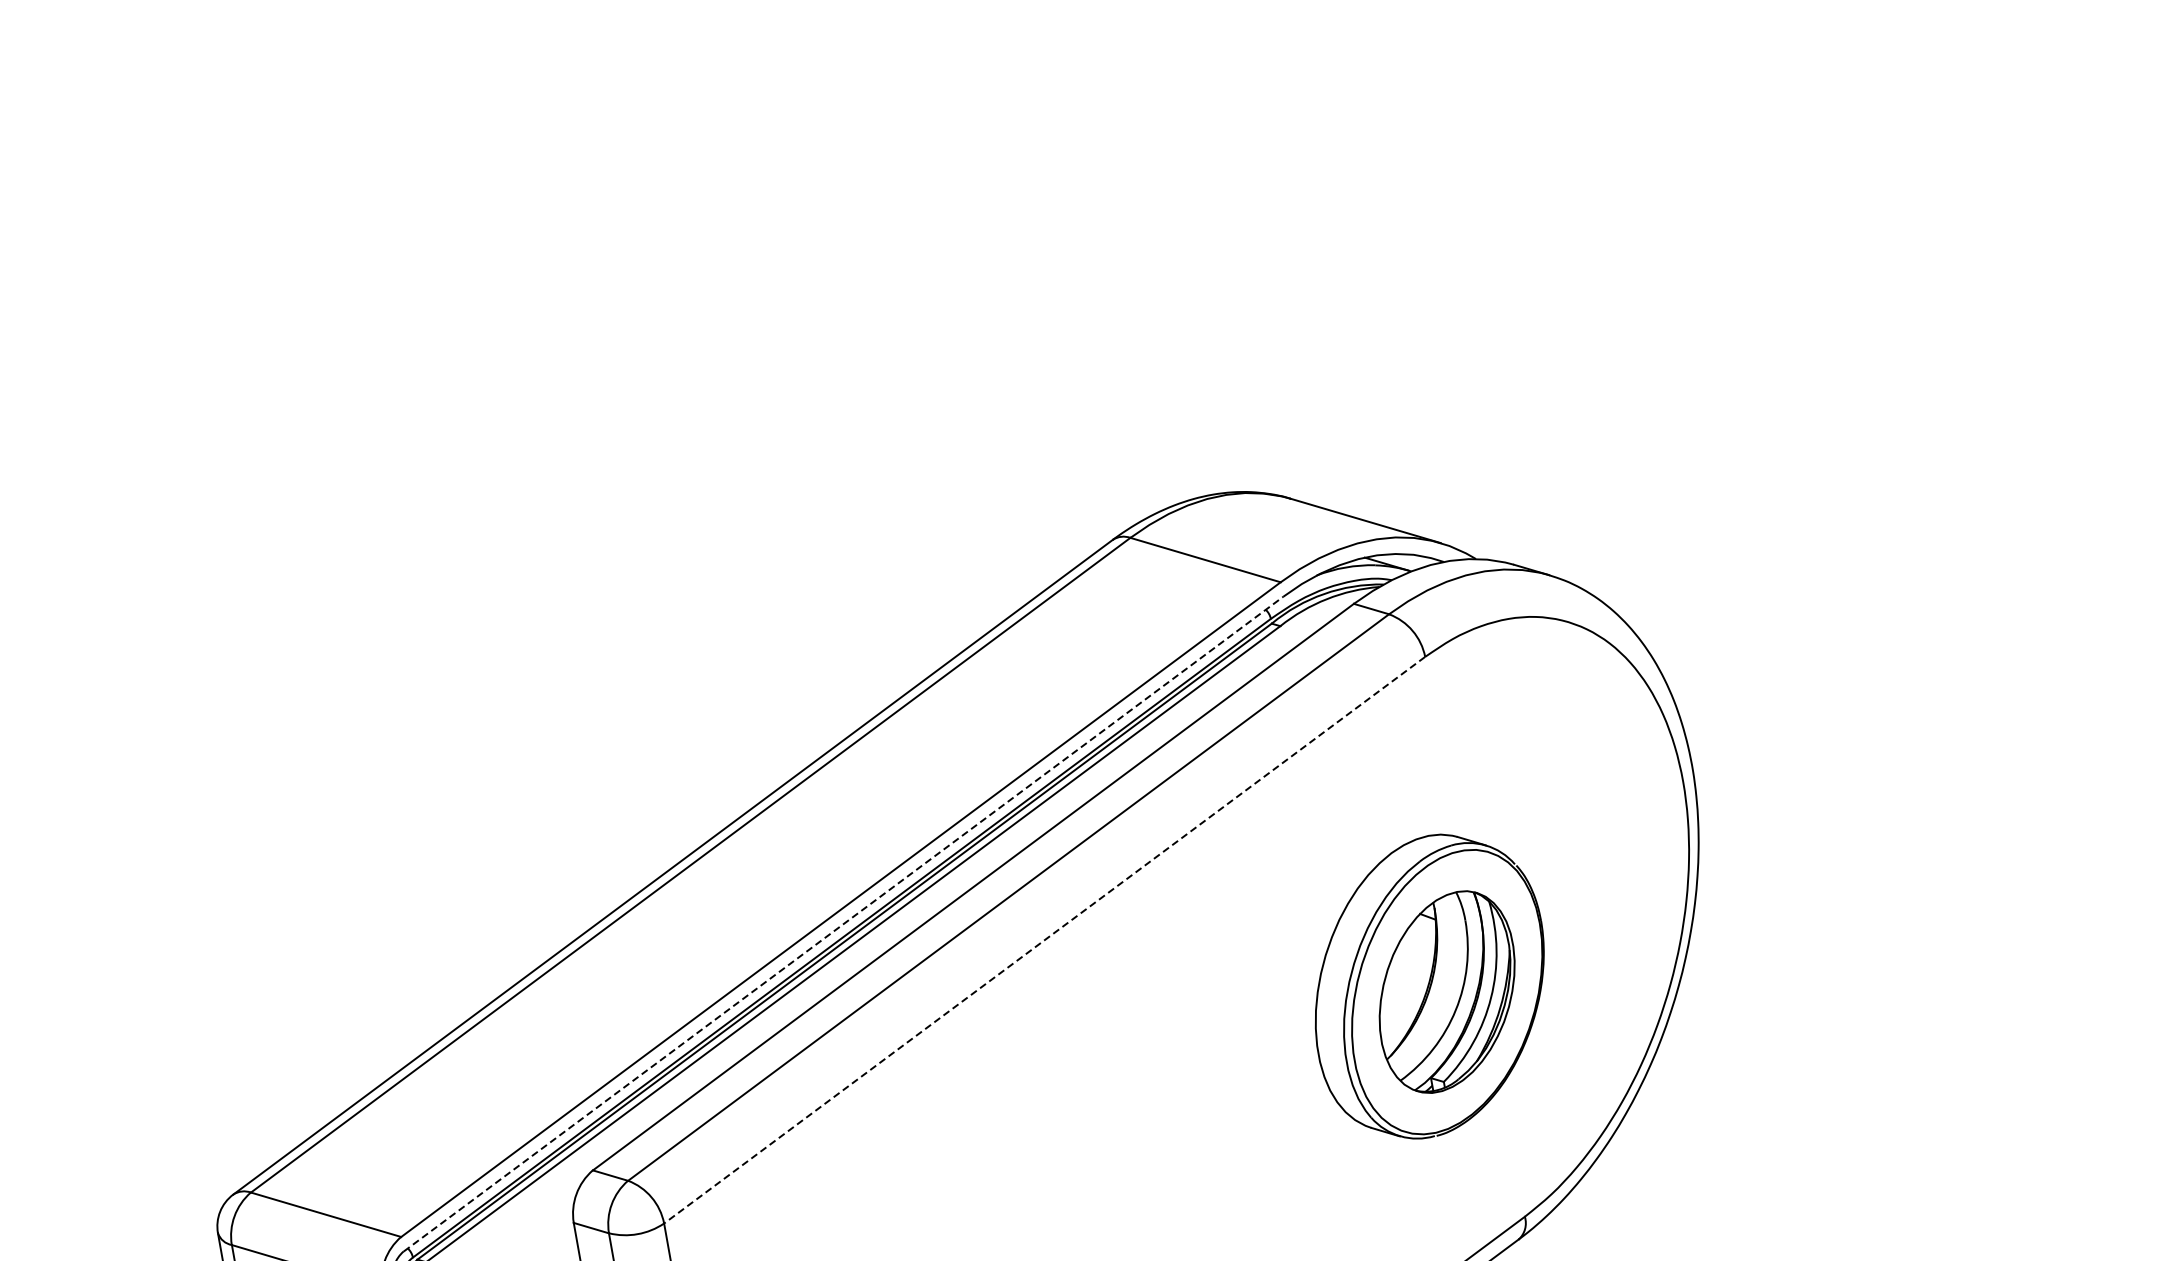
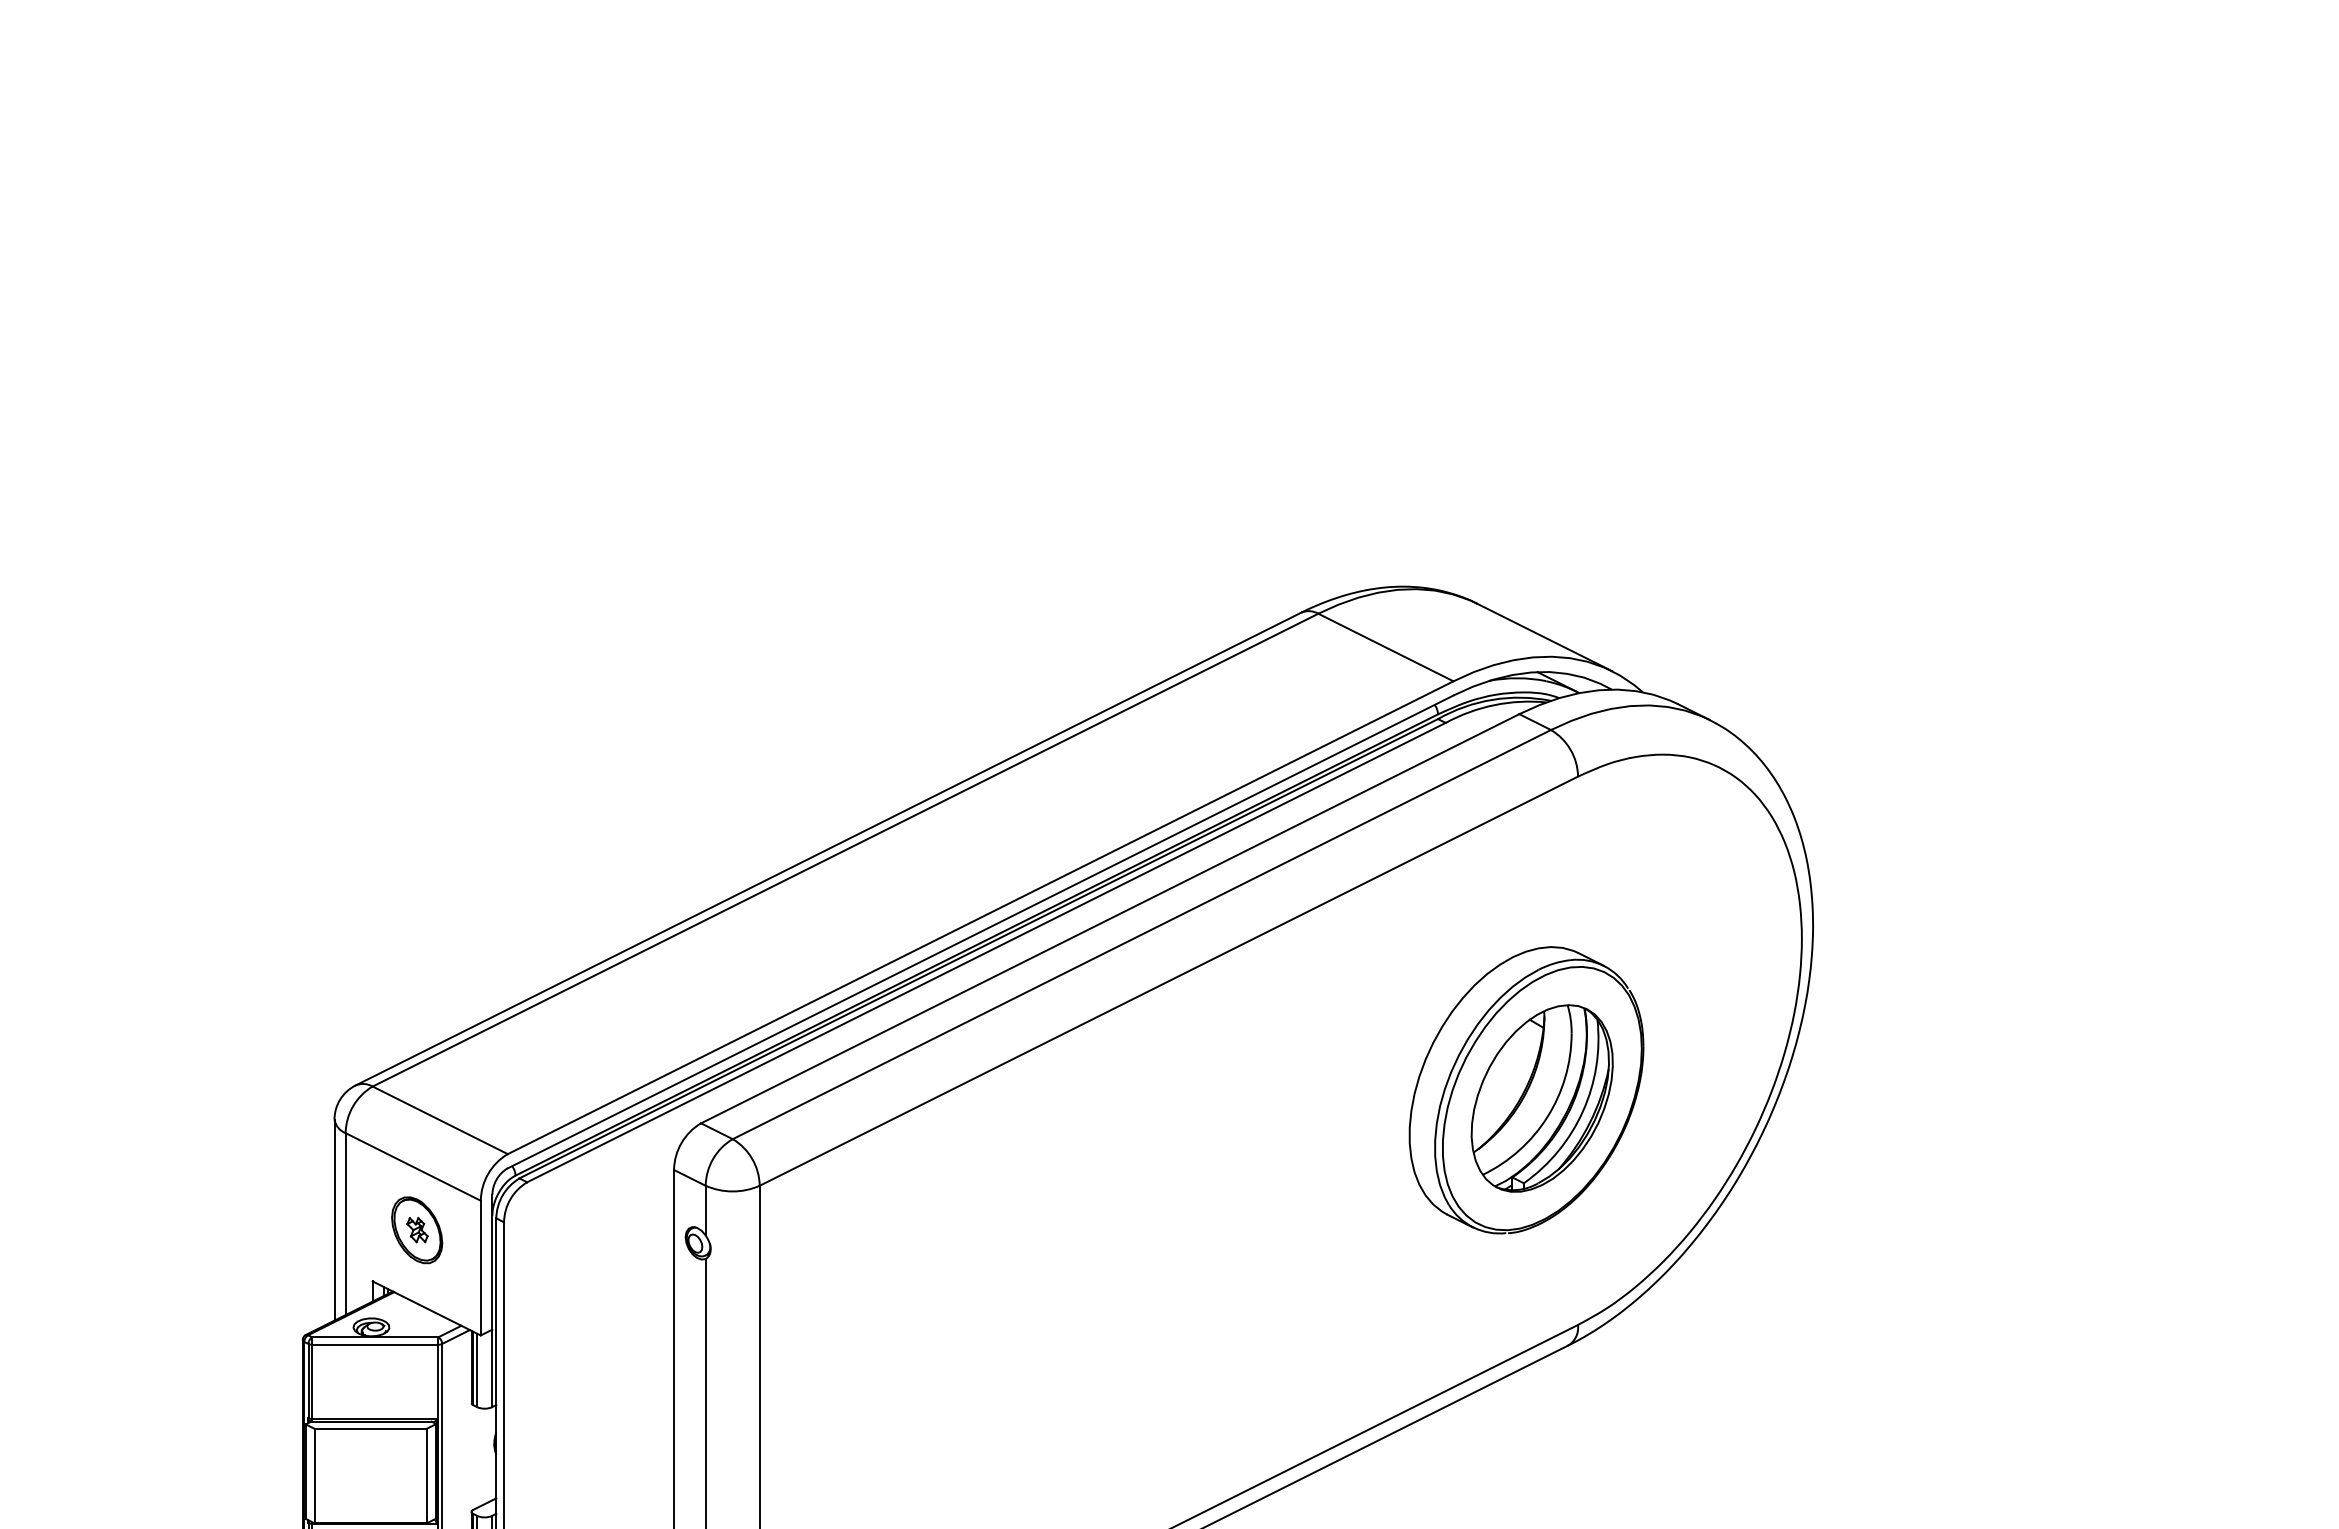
line: (843, 923) -> (980, 931), dashed -> solid
line: (1044, 940) -> (1168, 981), dashed -> solid

